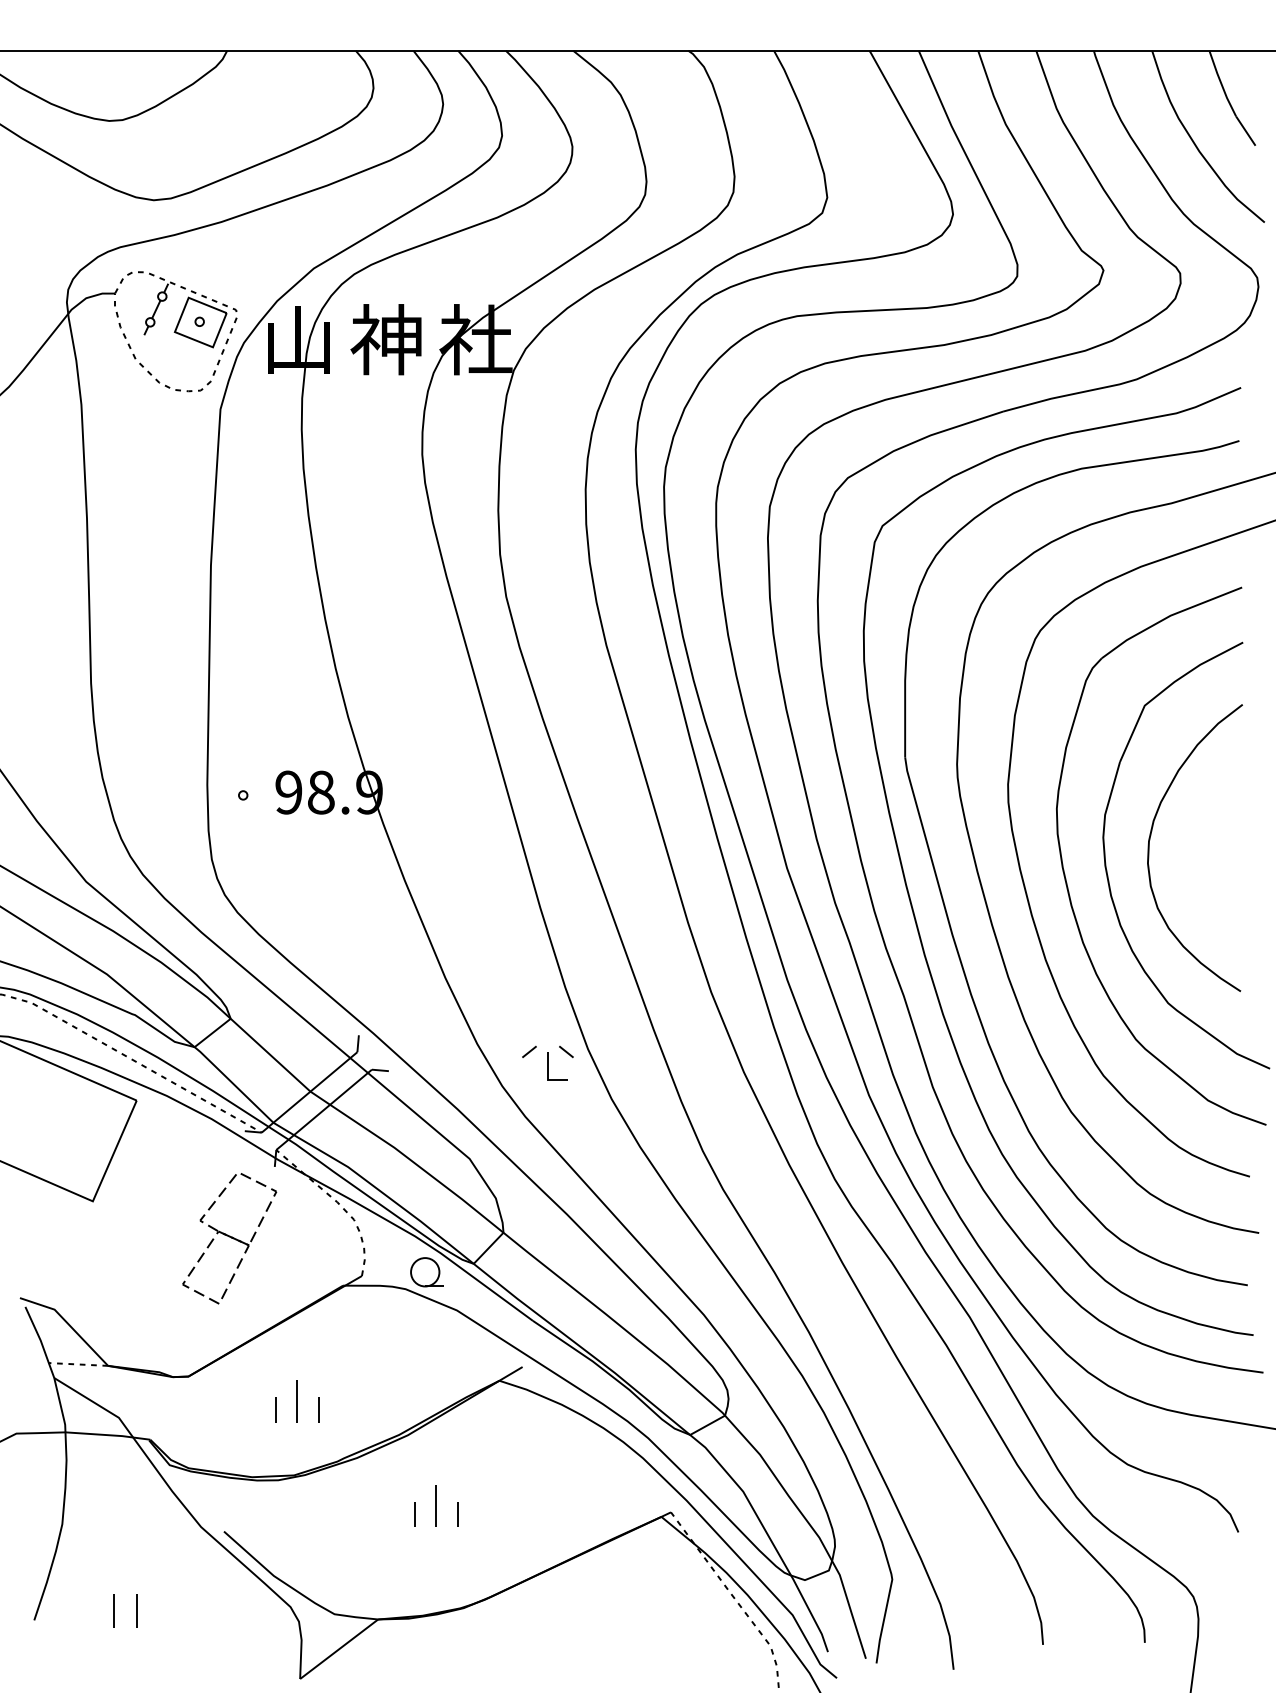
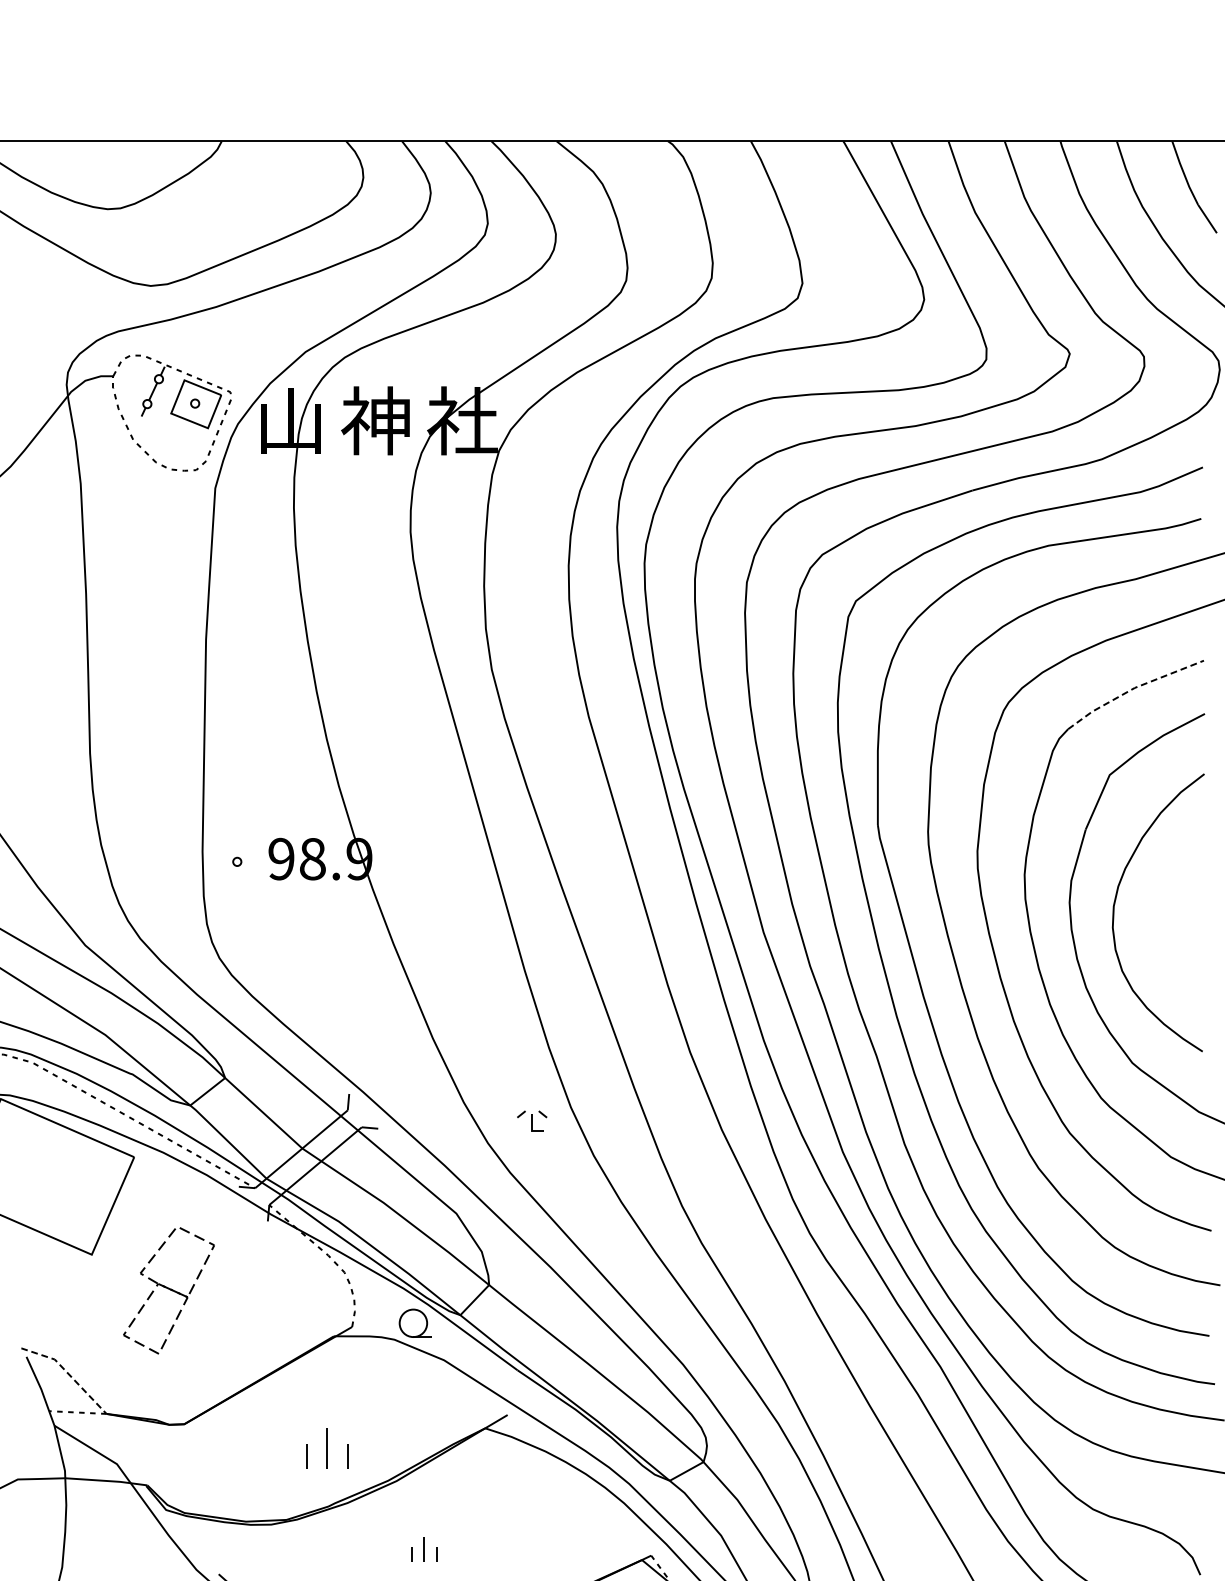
line: (1168, 616) -> (1132, 688), solid -> dashed
part: (547, 1062) -> (531, 1120), size x0.6
part: (229, 1238) -> (168, 1290), moved
line: (67, 1323) -> (67, 1372), solid -> dashed
part: (297, 1401) -> (327, 1448), moved
part: (436, 1505) -> (424, 1549), size x0.6

